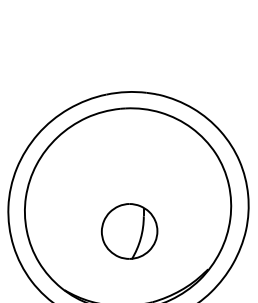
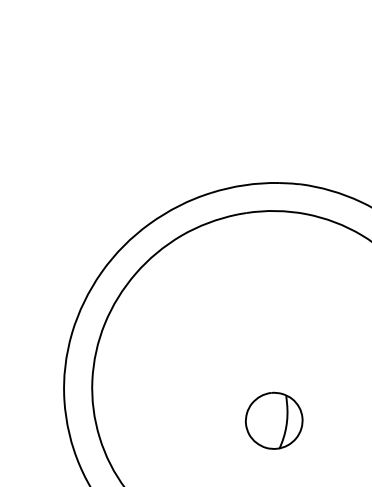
part: (129, 231) -> (273, 420), size x0.6

